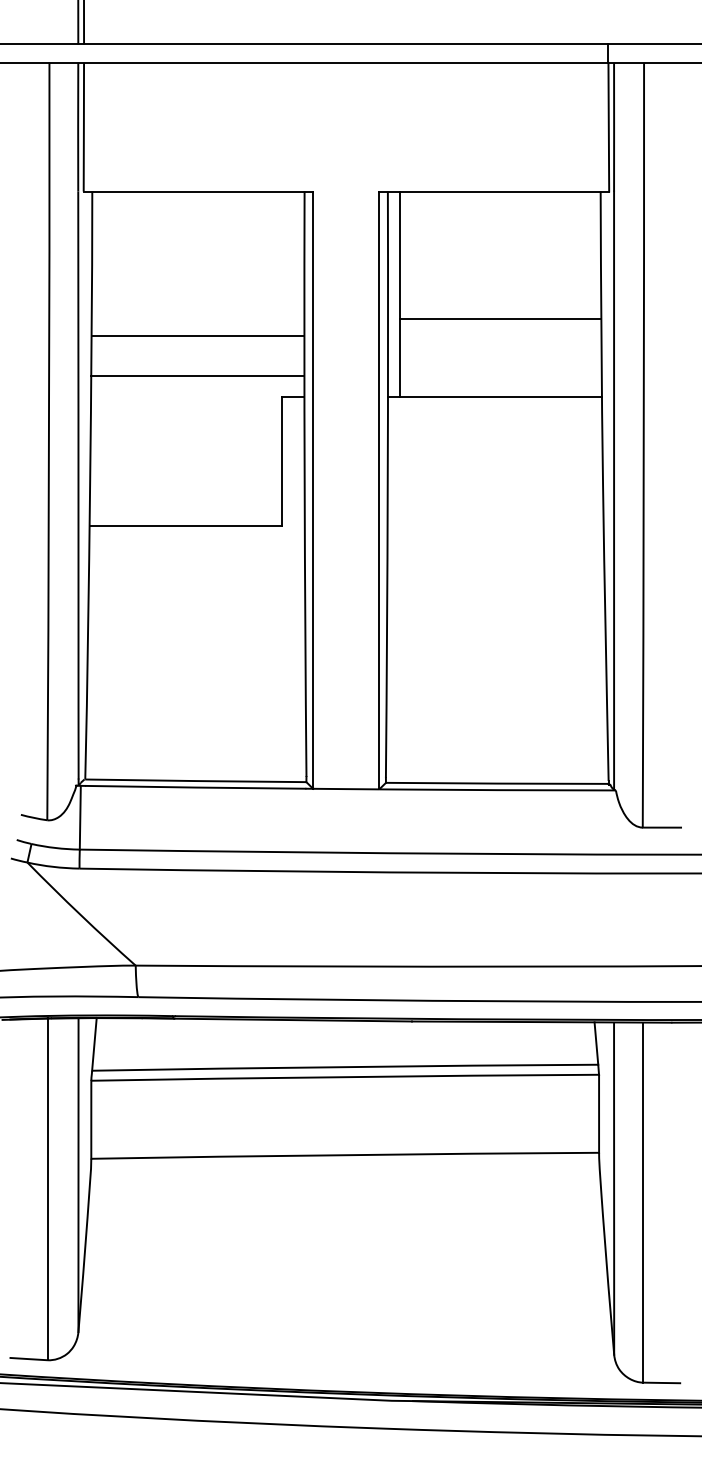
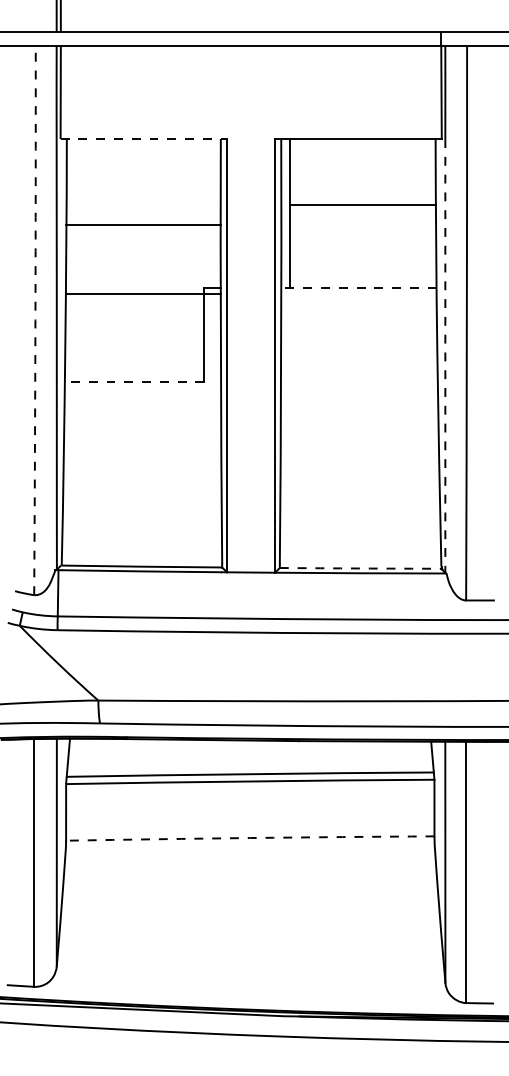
line: (198, 191) -> (143, 139), solid -> dashed
line: (500, 319) -> (362, 205), moved
line: (197, 335) -> (143, 224), moved
line: (197, 375) -> (143, 293), moved
line: (494, 397) -> (358, 288), solid -> dashed
arc: (49, 441) -> (35, 320), solid -> dashed
line: (614, 491) -> (445, 356), solid -> dashed
line: (185, 526) -> (134, 382), solid -> dashed
arc: (497, 783) -> (360, 568), solid -> dashed
arc: (345, 1155) -> (250, 838), solid -> dashed

